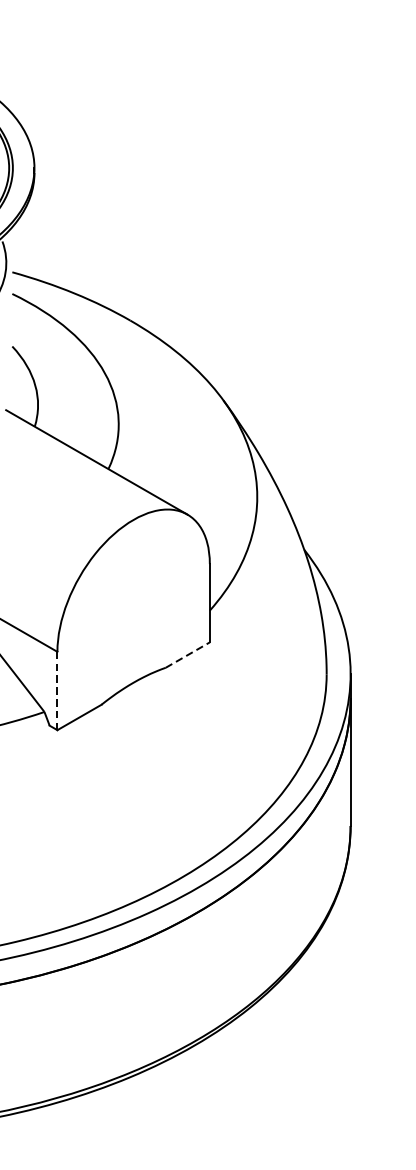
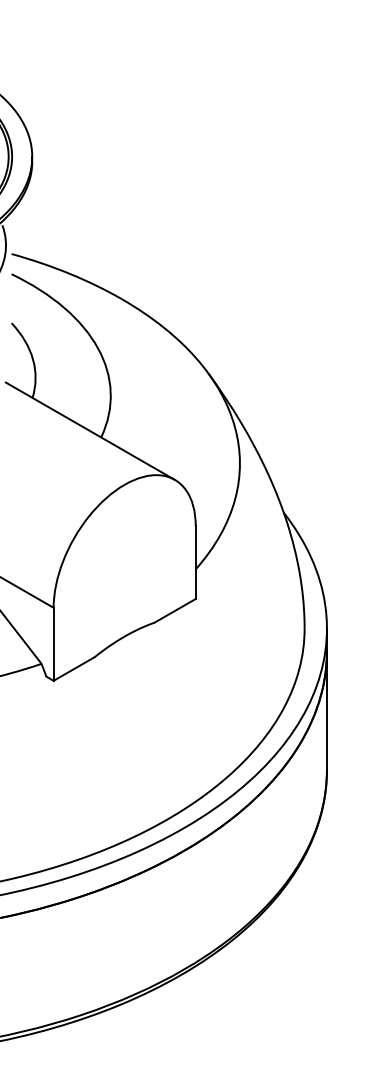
line: (188, 654) -> (175, 610), dashed -> solid
line: (57, 691) -> (53, 644), dashed -> solid

